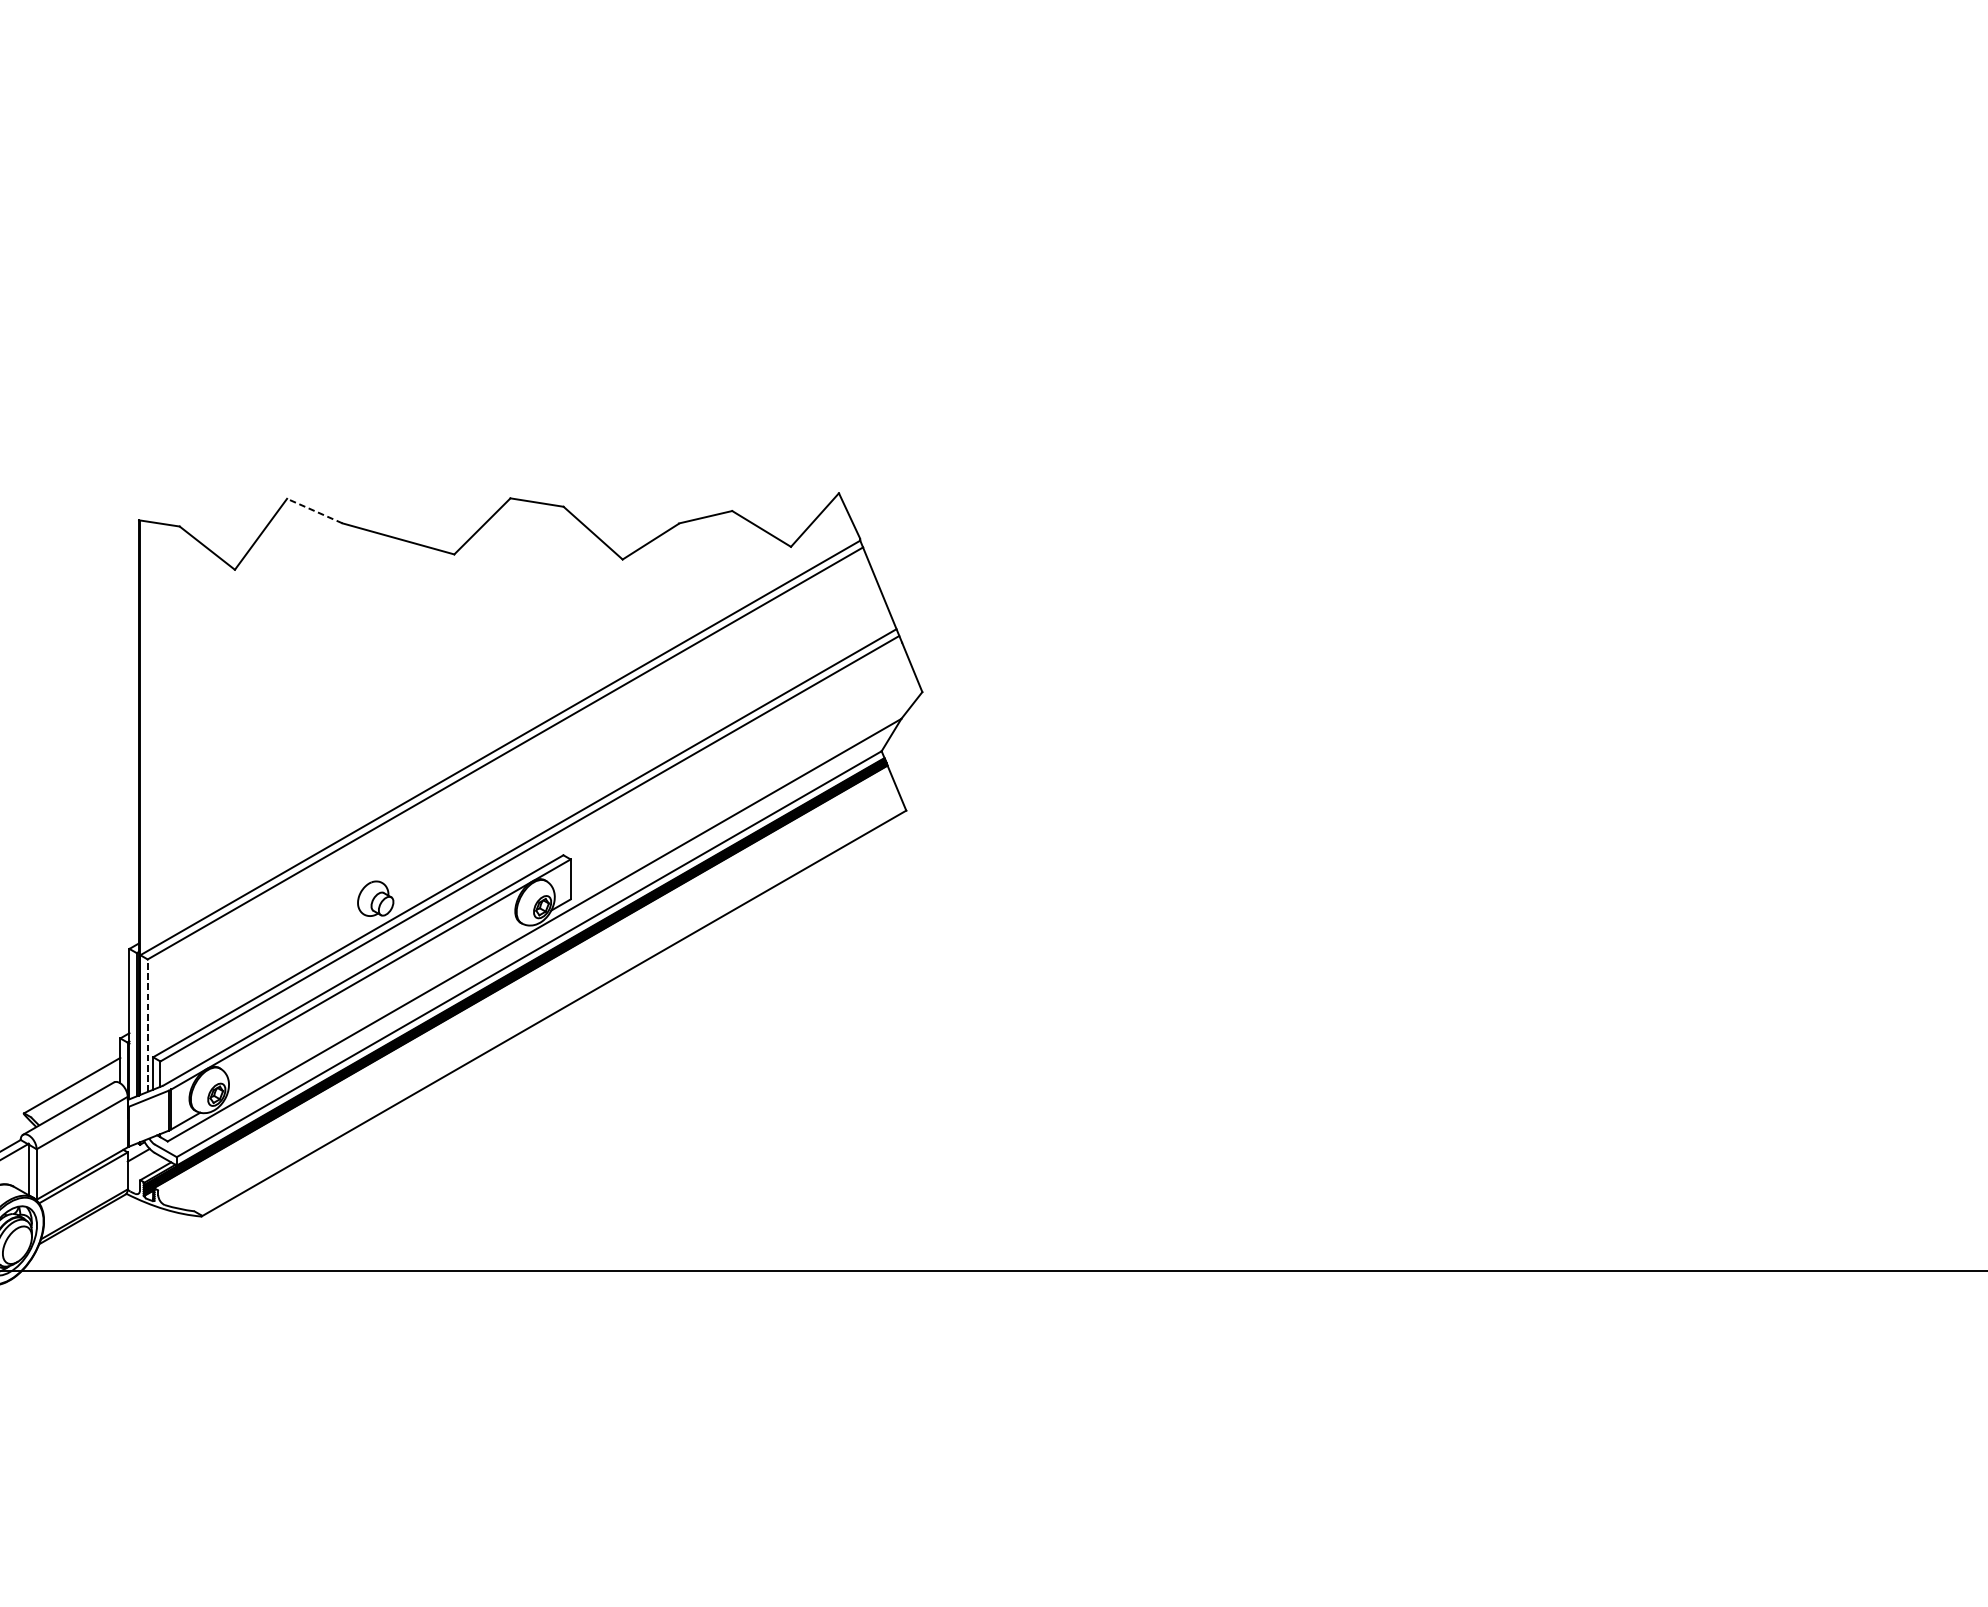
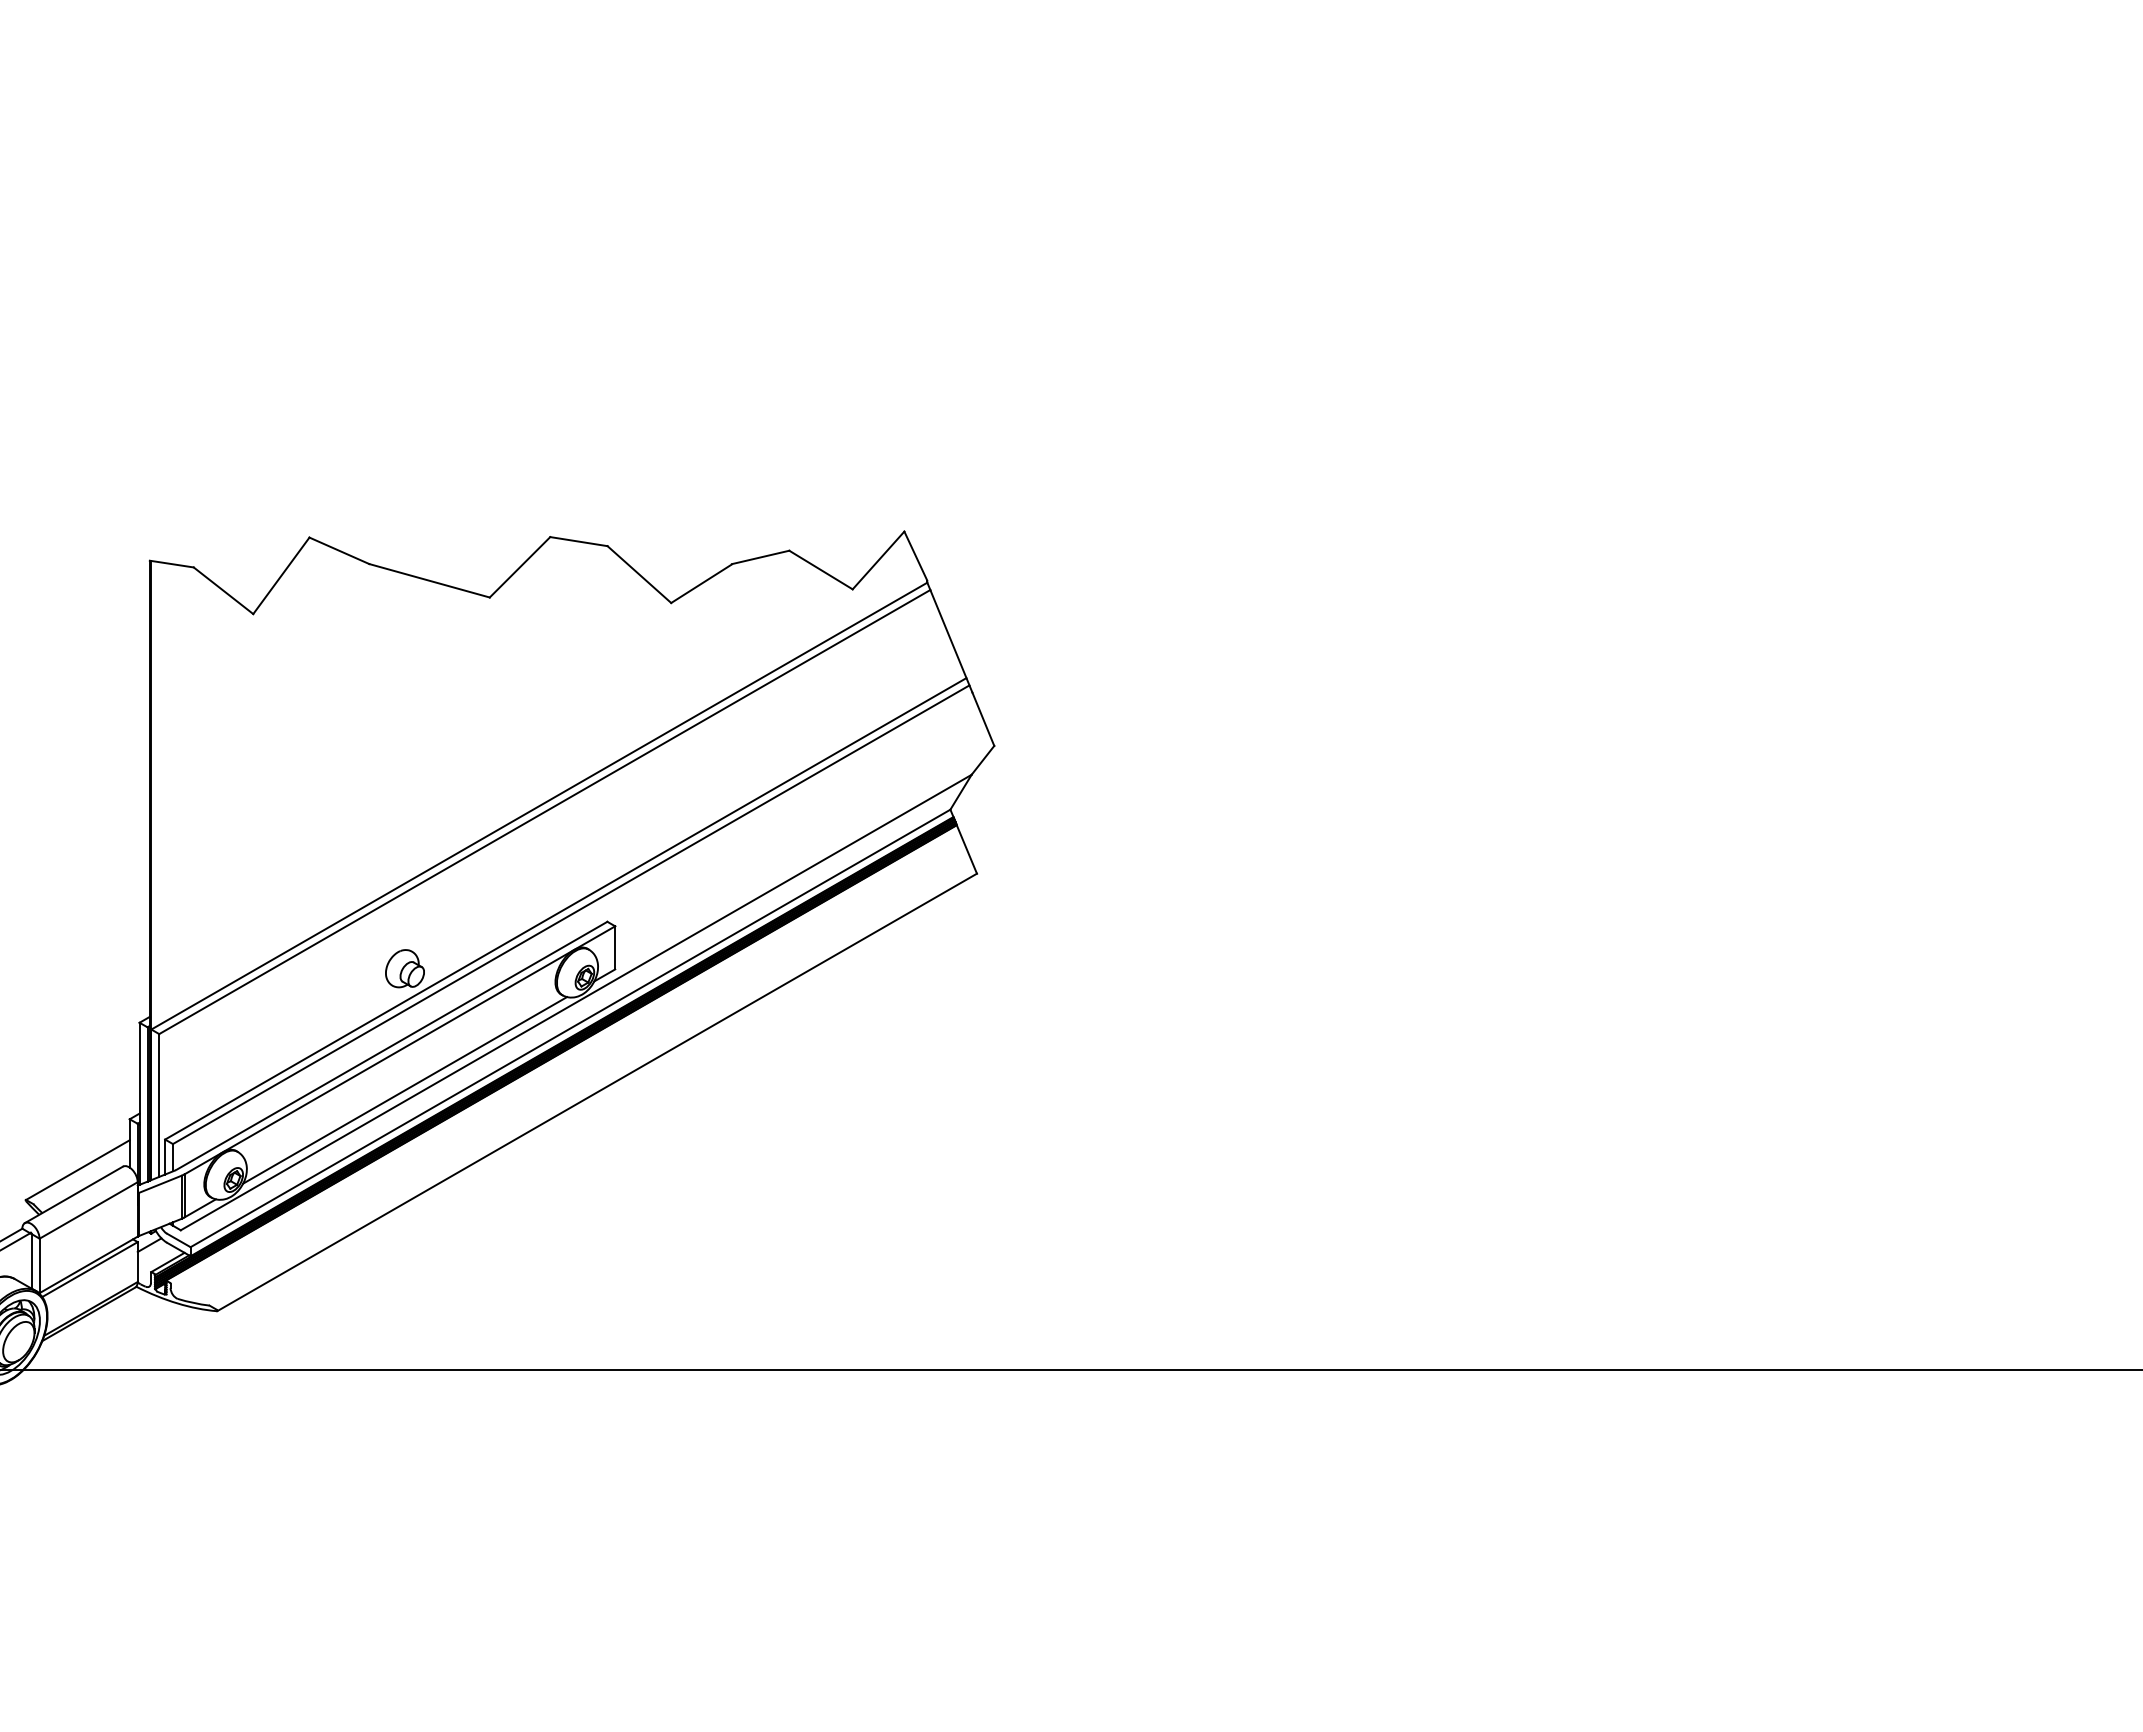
line: (314, 510) -> (339, 550), dashed -> solid
line: (376, 1011) -> (405, 1090), added
line: (147, 1025) -> (159, 1105), dashed -> solid

